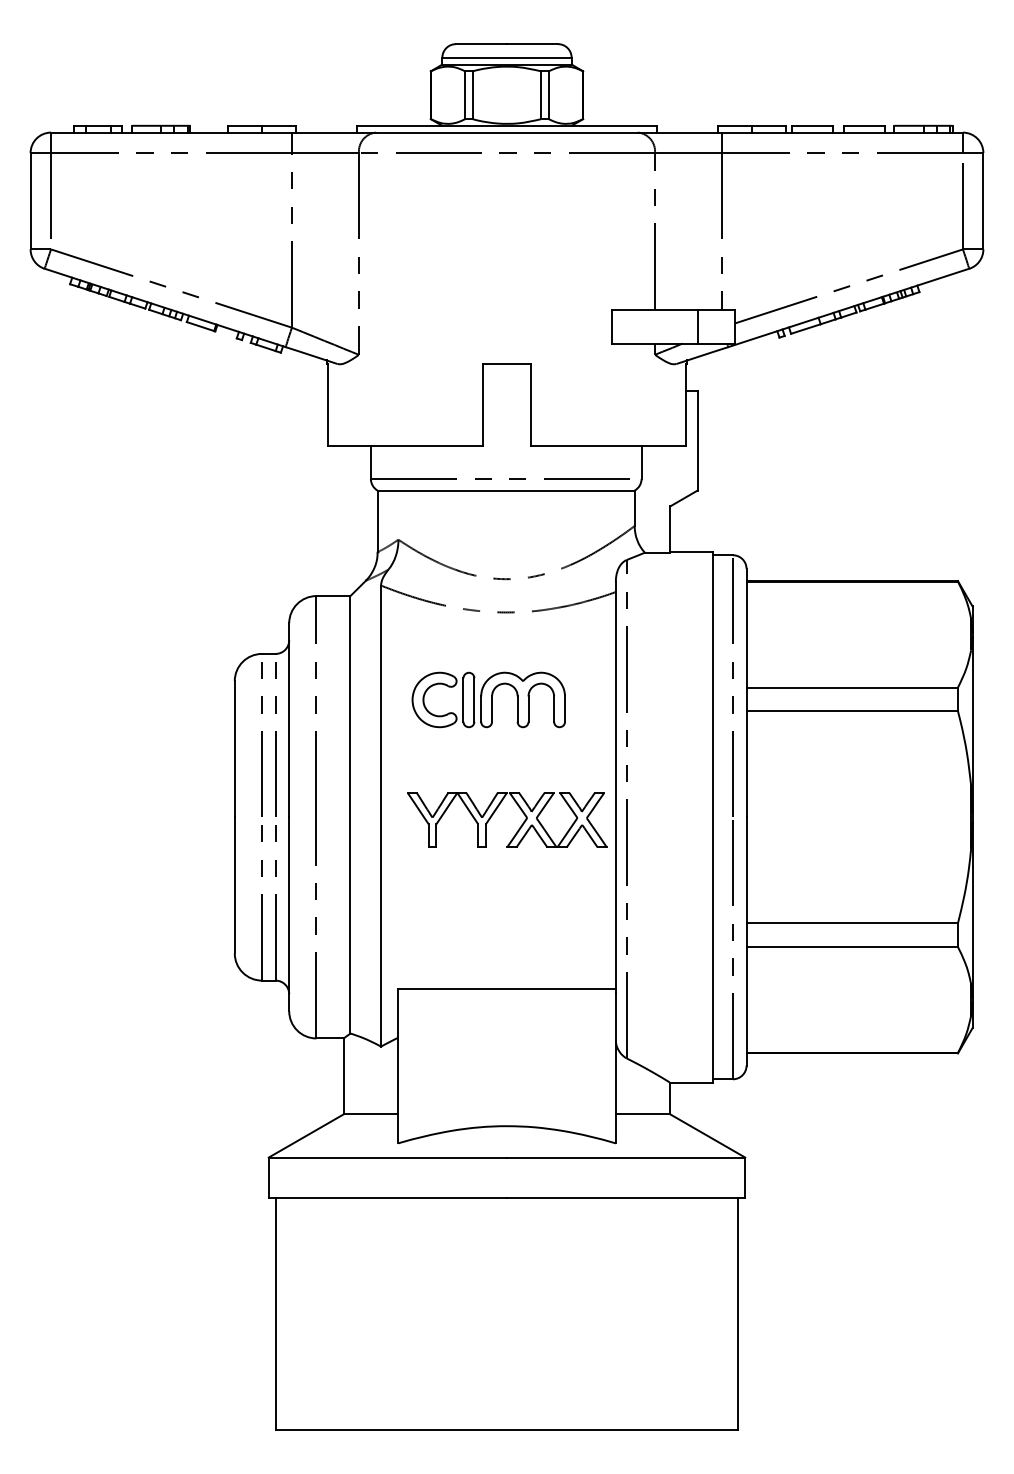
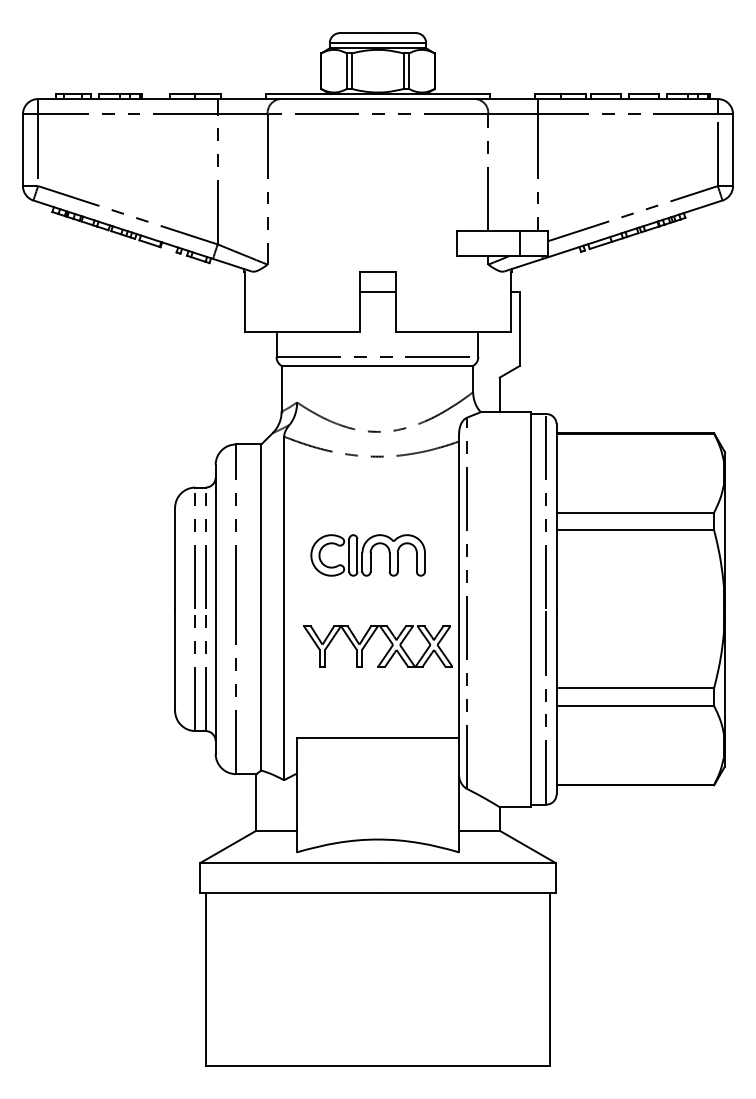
line: (506, 391) -> (377, 291), added
part: (488, 699) -> (367, 555), moved
part: (496, 810) -> (370, 639), moved

